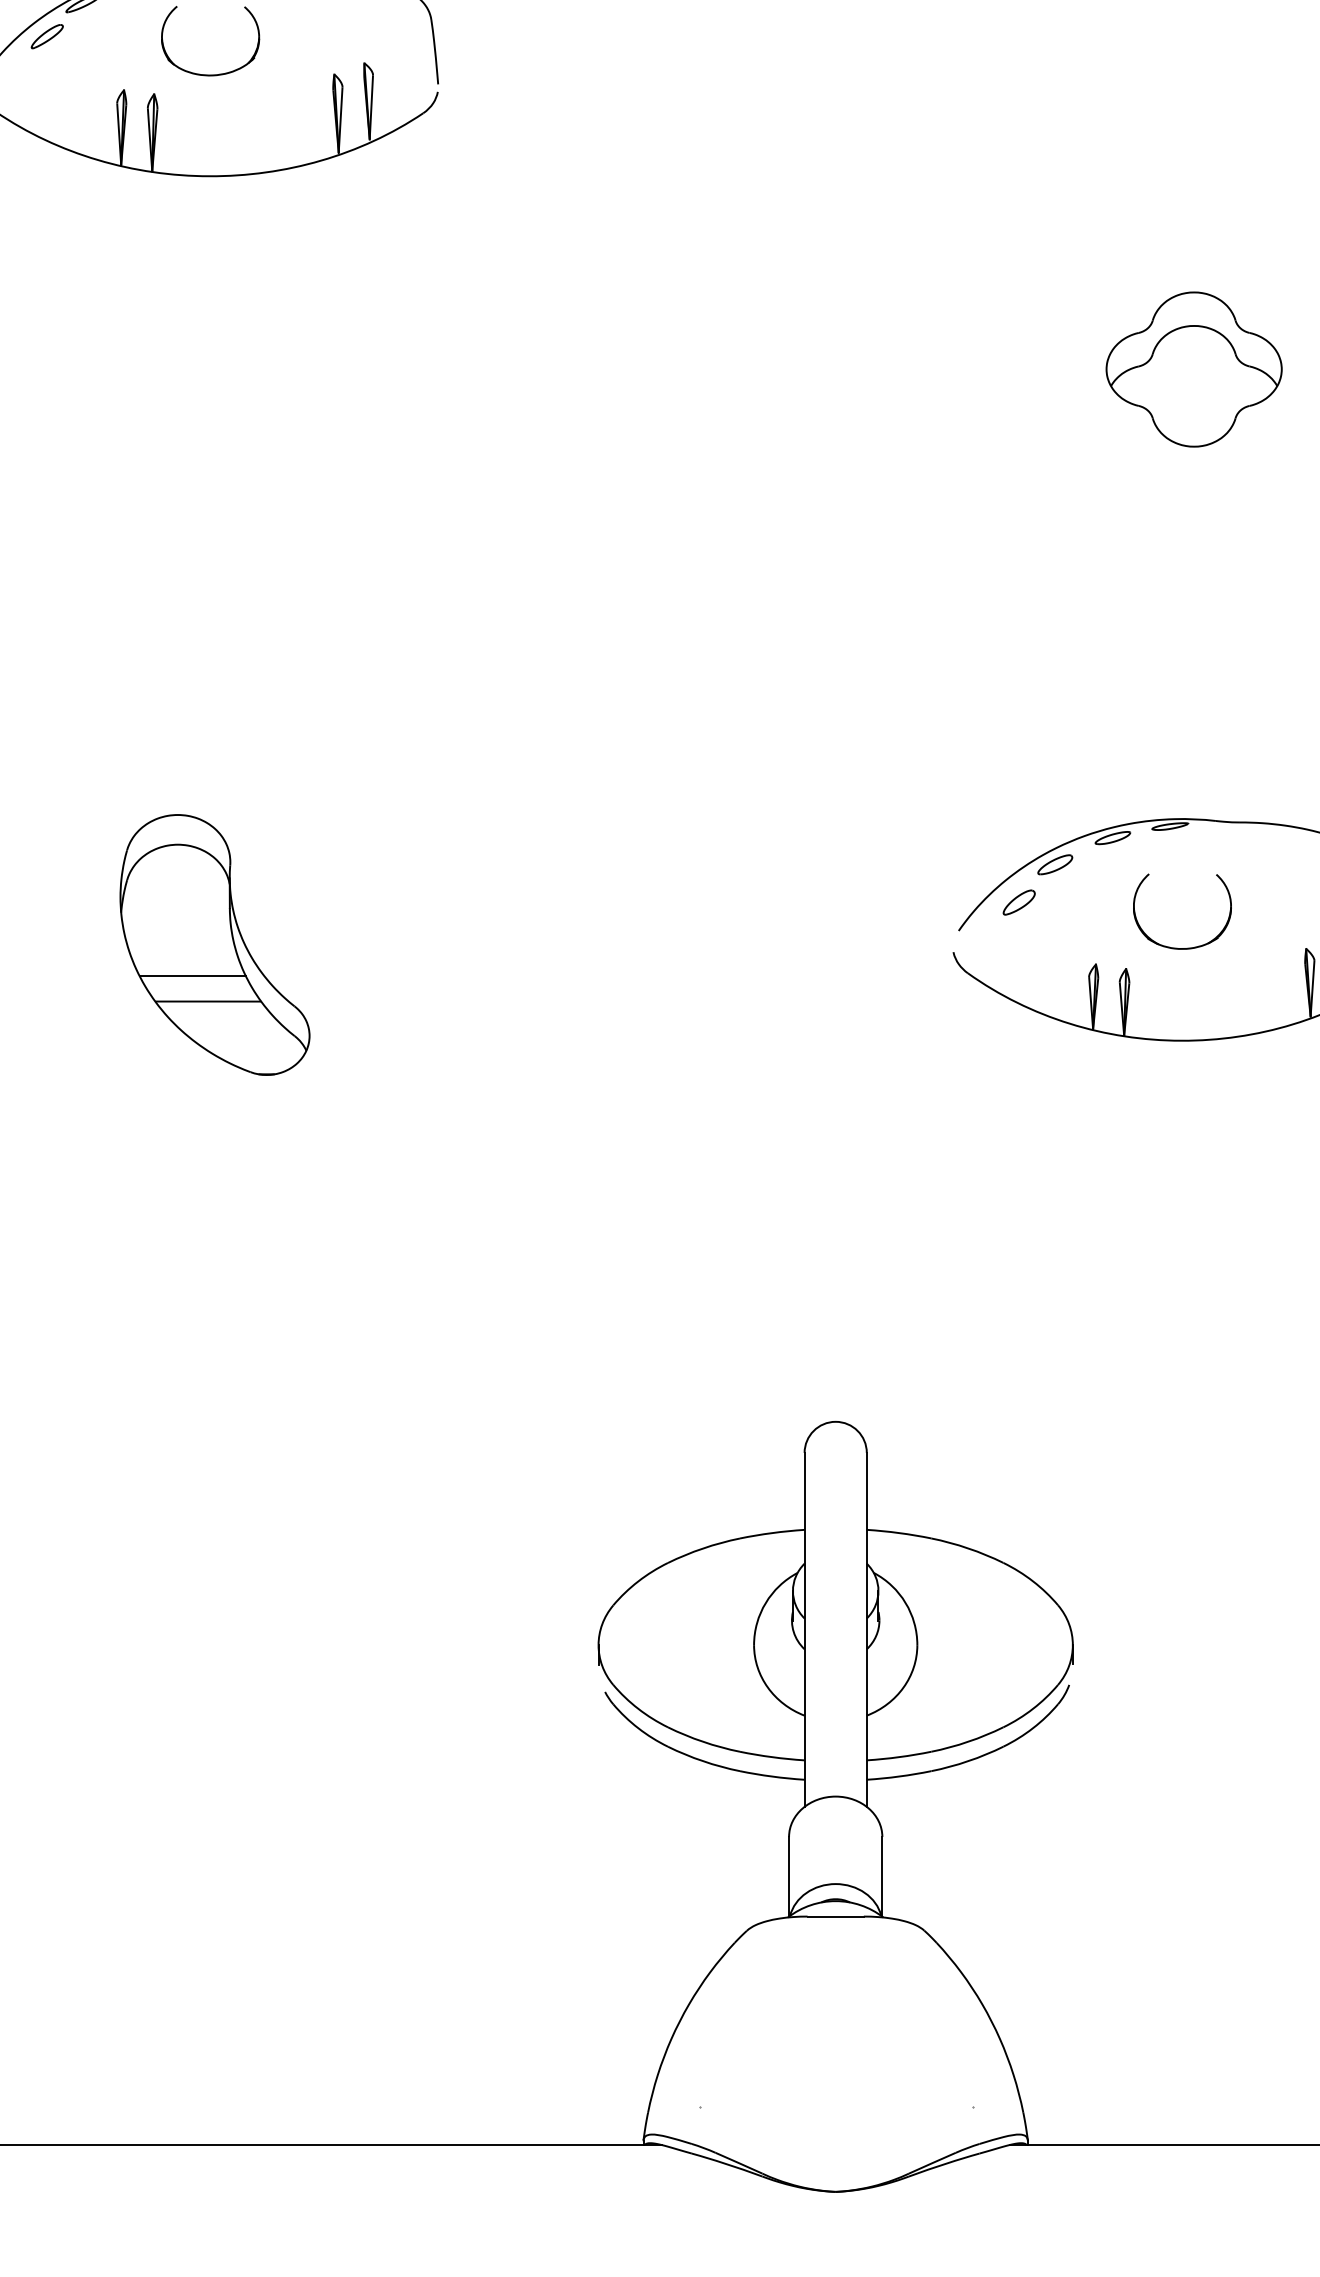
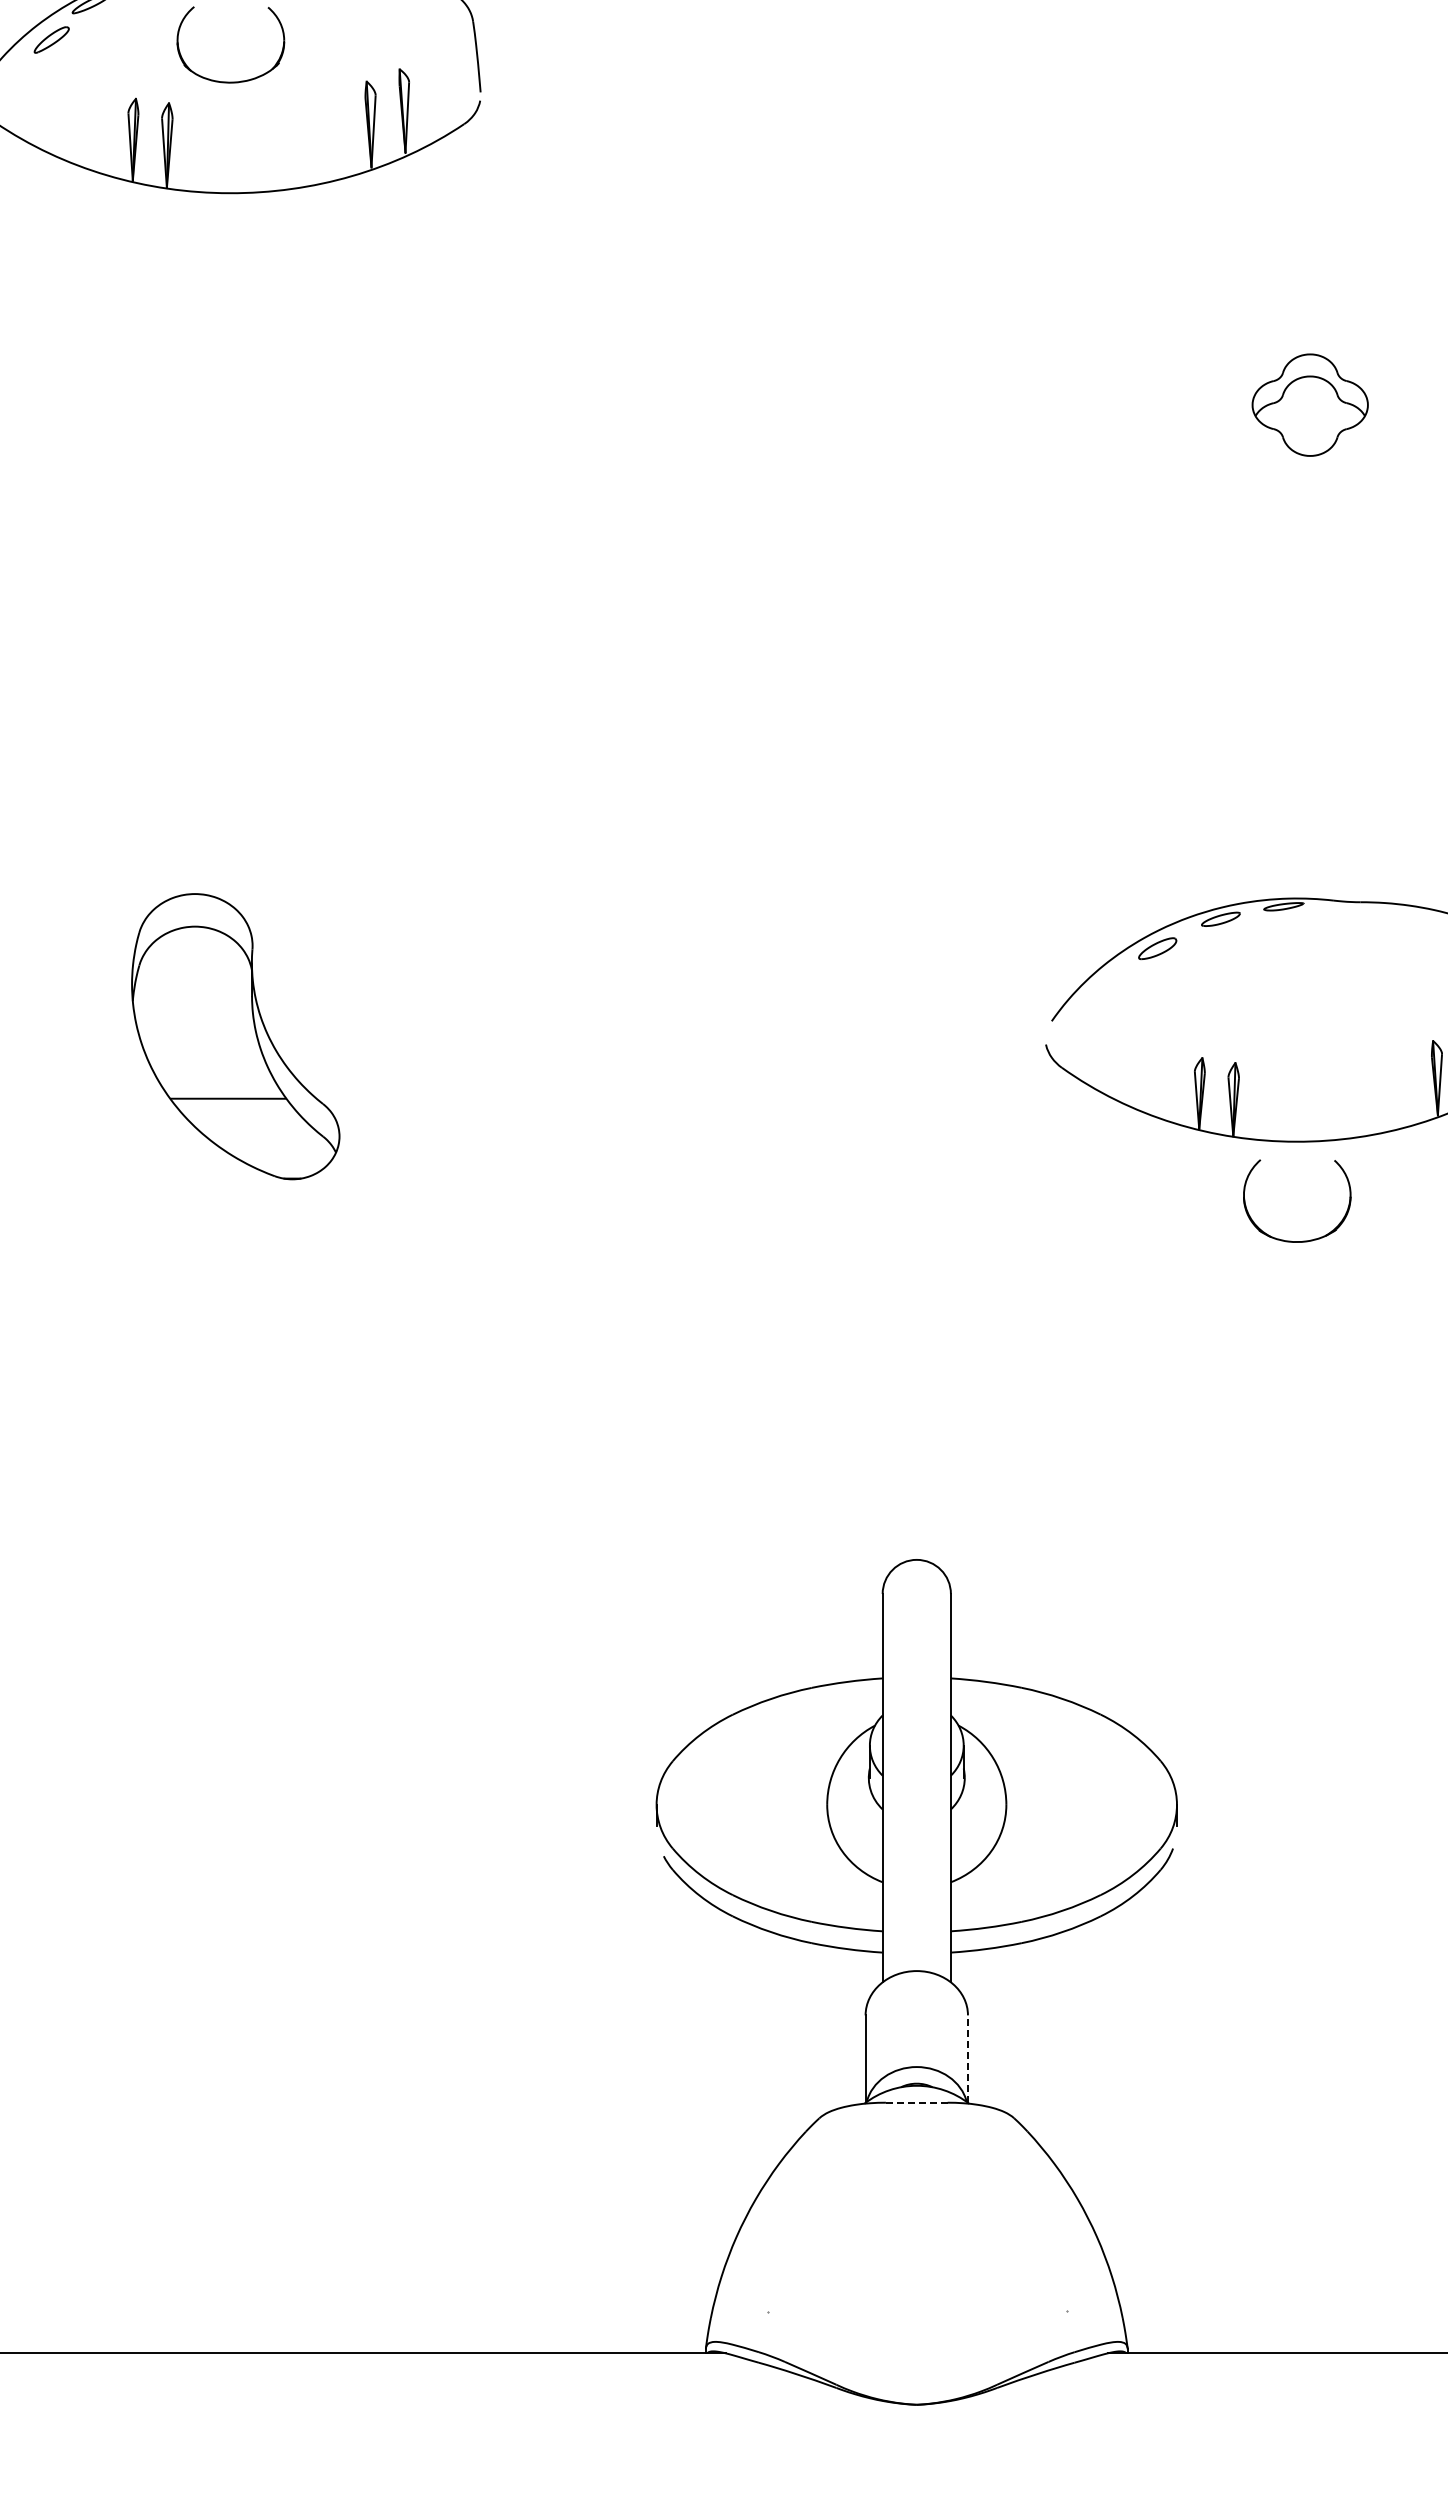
part: (1194, 368) -> (1310, 404), size x0.6
part: (1019, 902) -> (1118, 990), removed
part: (1188, 947) -> (1303, 1240), moved
line: (192, 976) -> (211, 1071), removed
line: (881, 1877) -> (967, 2059), solid -> dashed
line: (835, 1916) -> (916, 2102), solid -> dashed

